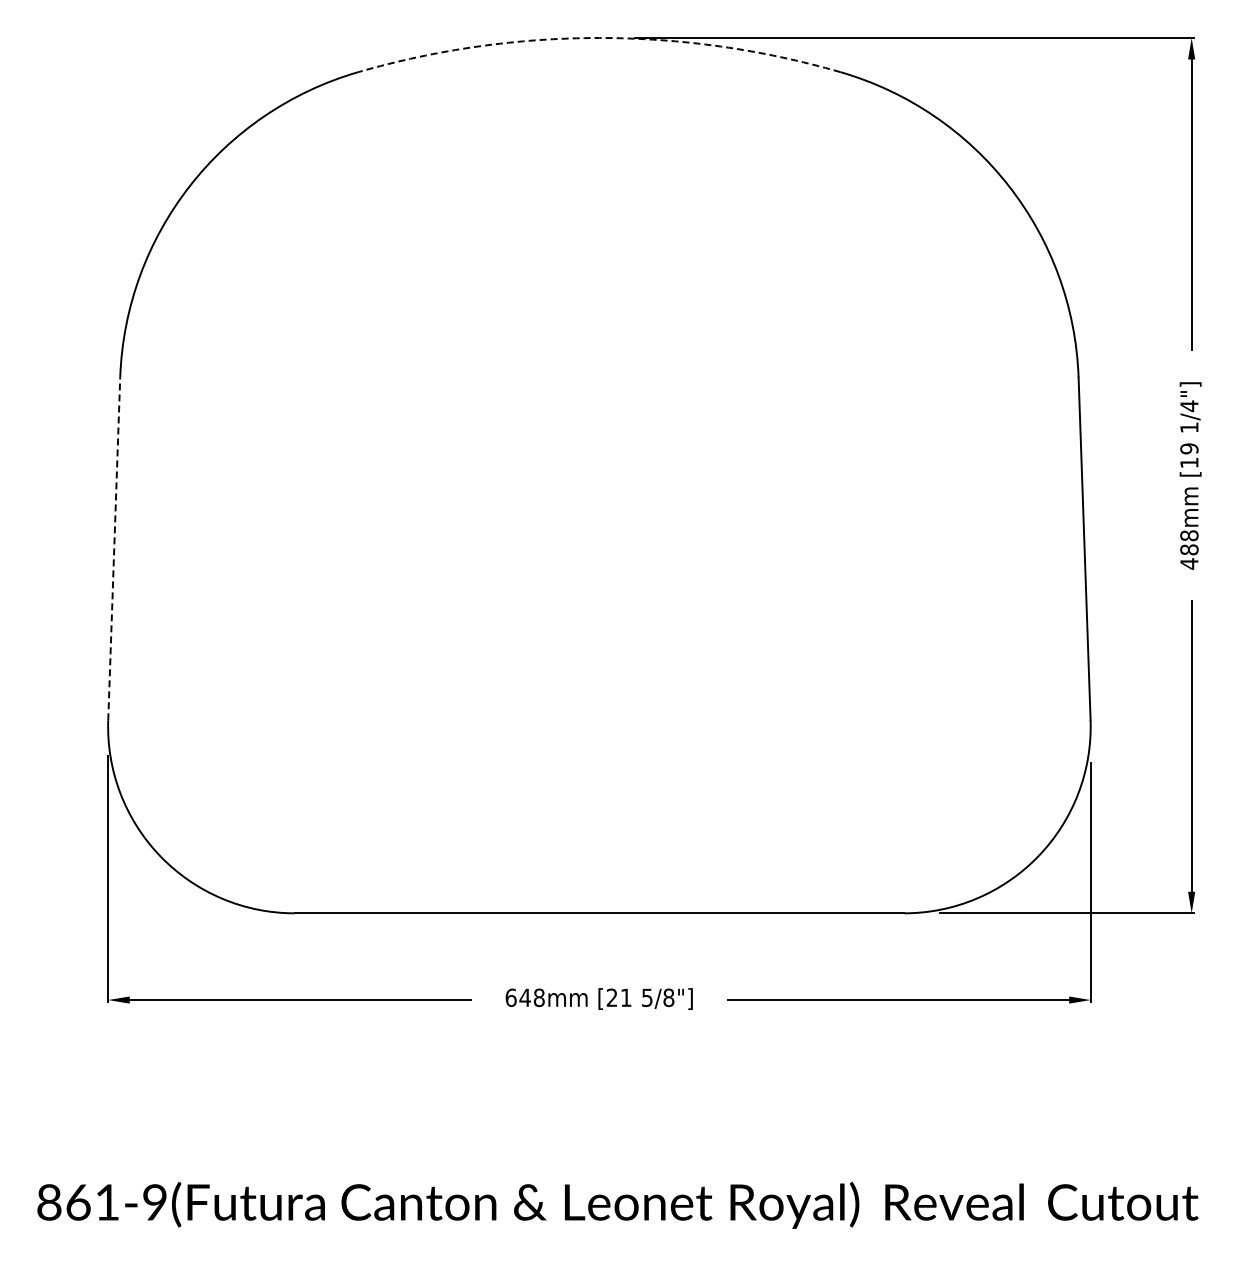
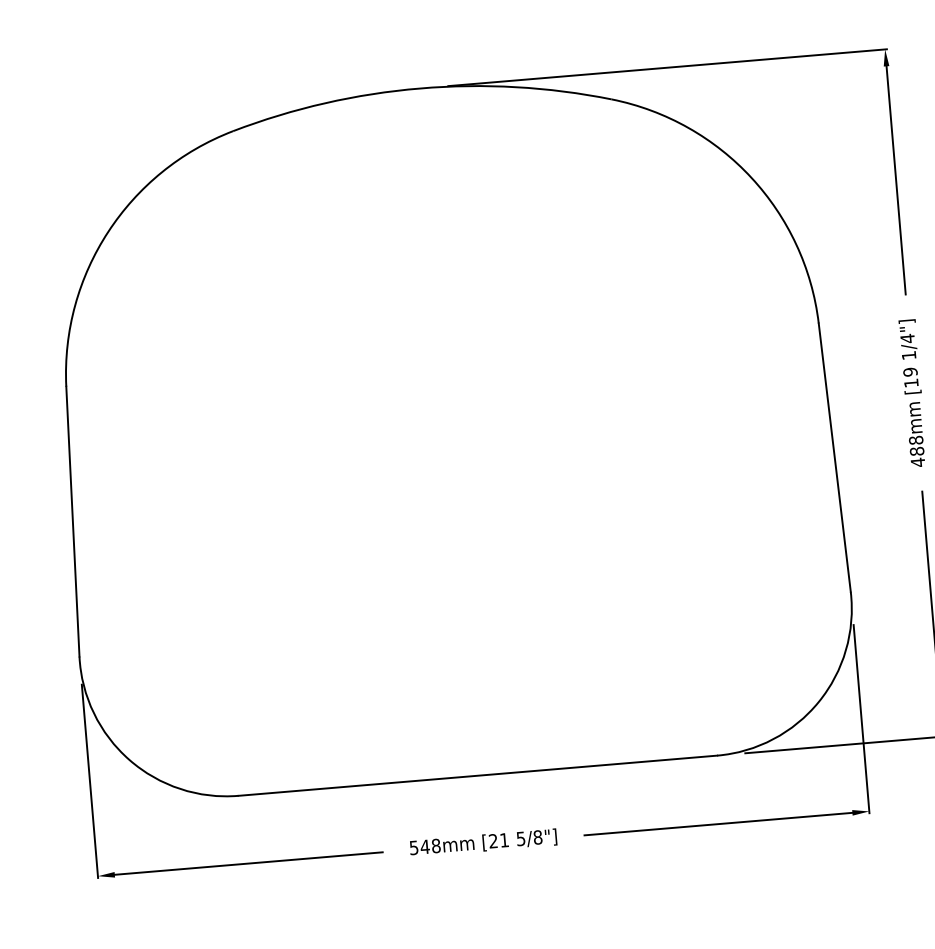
arc: (599, 38) -> (420, 88), dashed -> solid
line: (114, 548) -> (73, 521), dashed -> solid
text: (510, 997) -> (413, 847), 648mm -> 548mm

